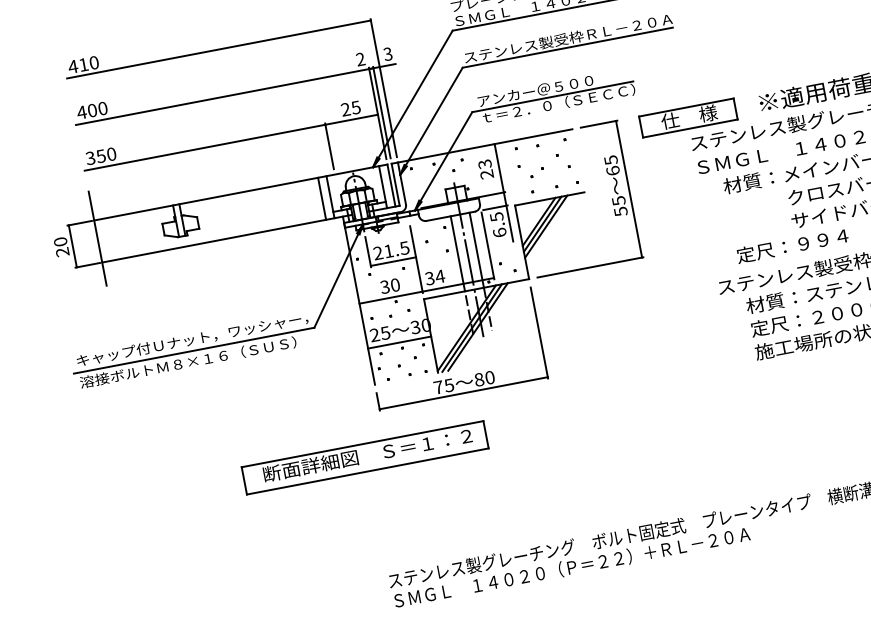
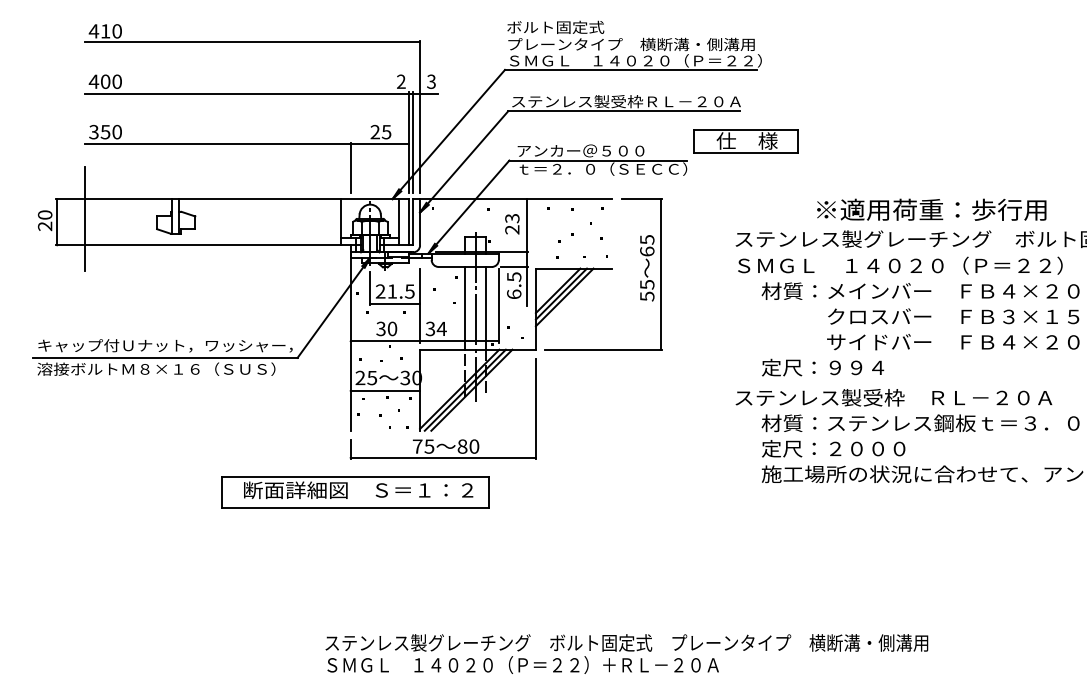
part: (687, 117) -> (745, 141), moved
line: (322, 198) -> (332, 222), removed
part: (365, 457) -> (355, 492), moved

